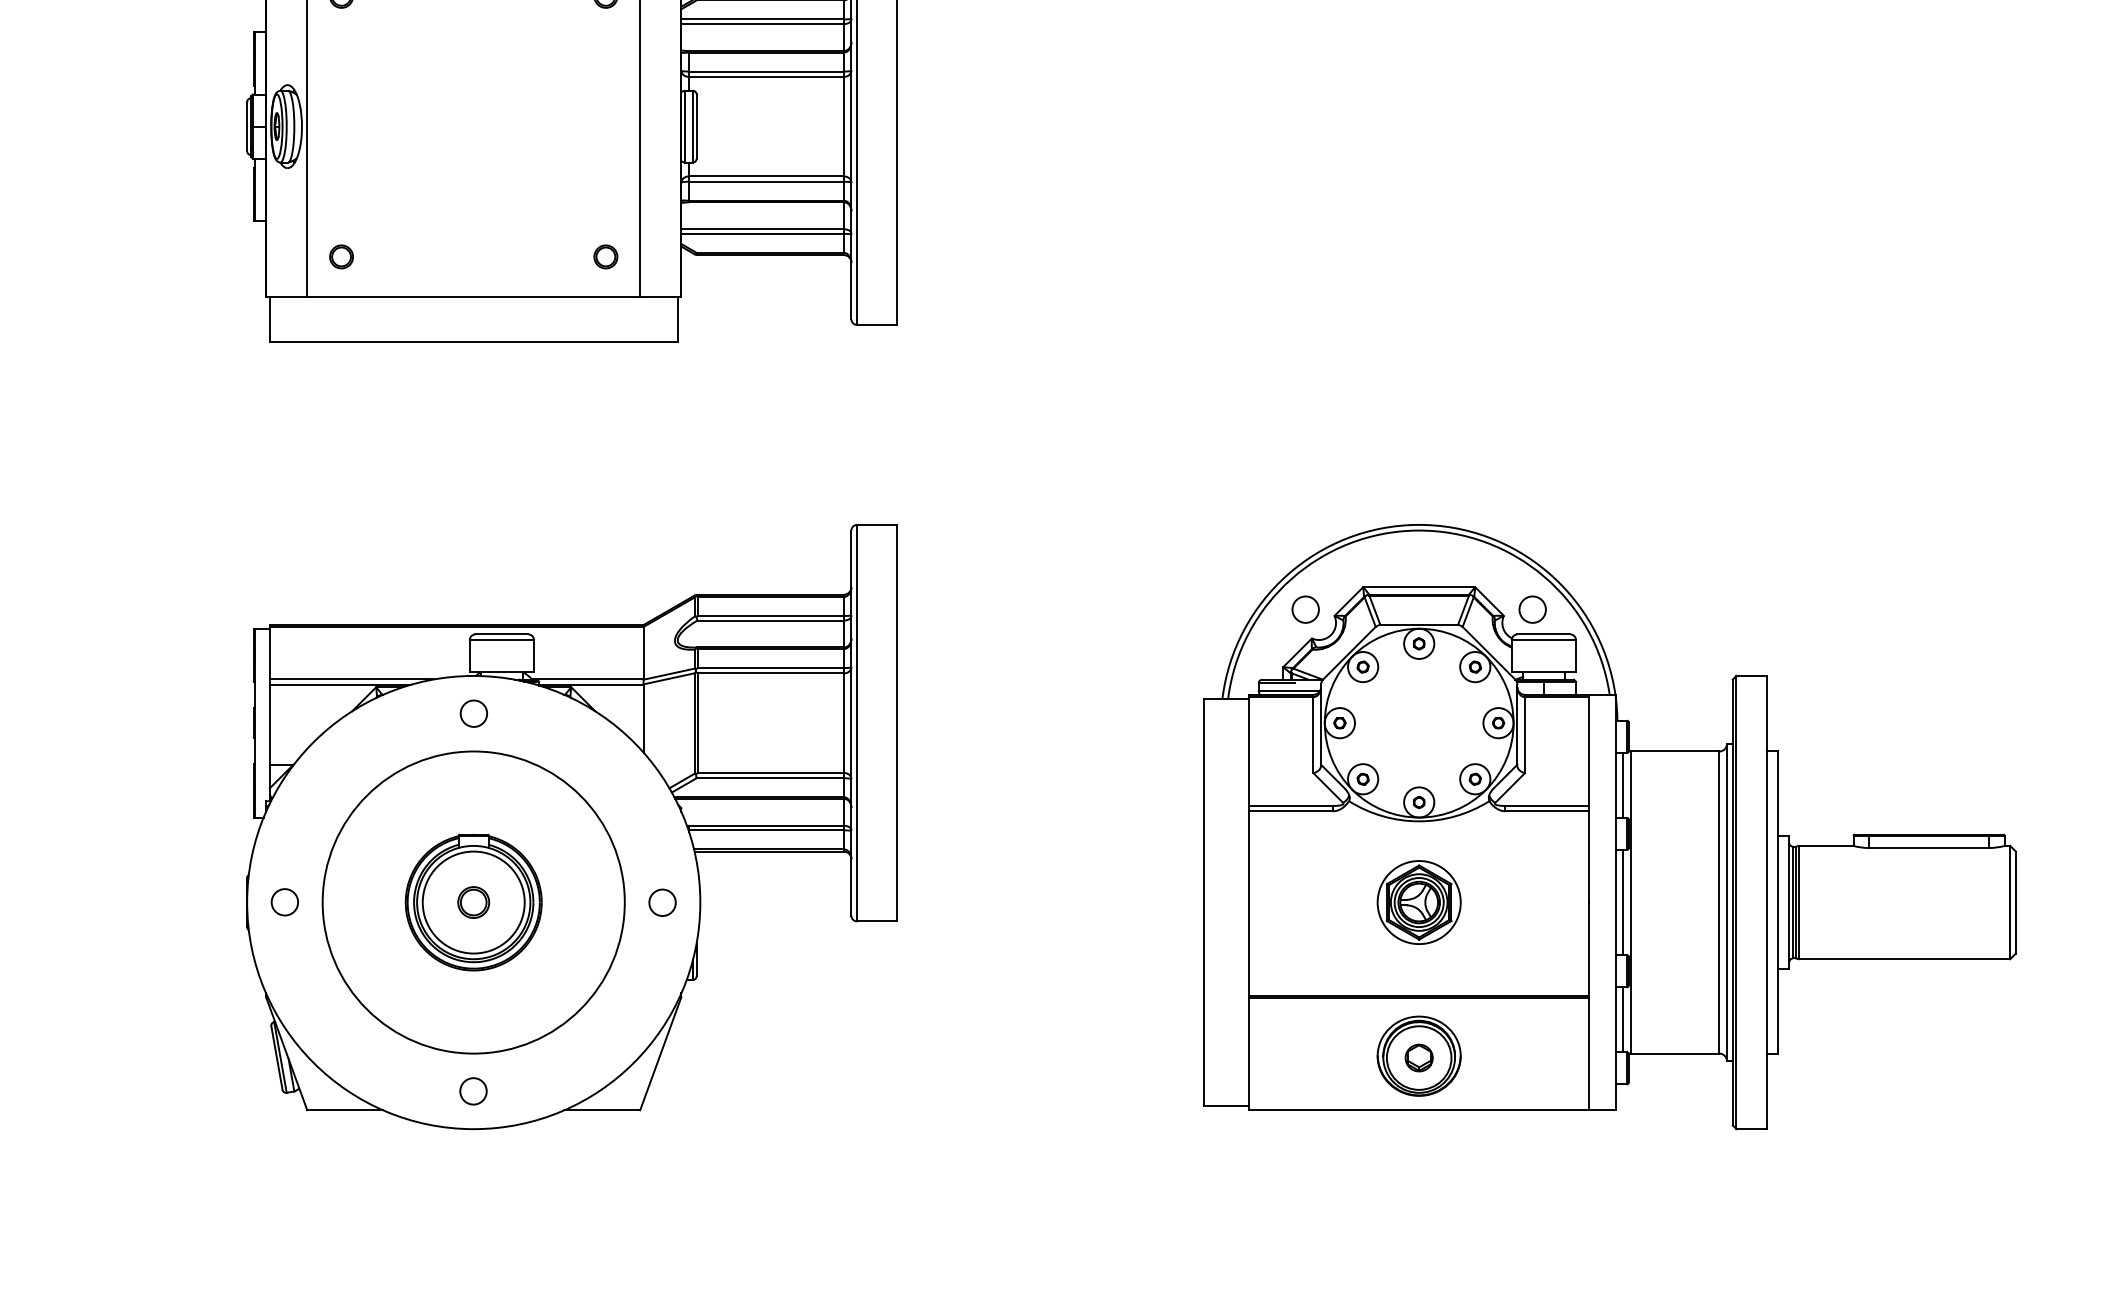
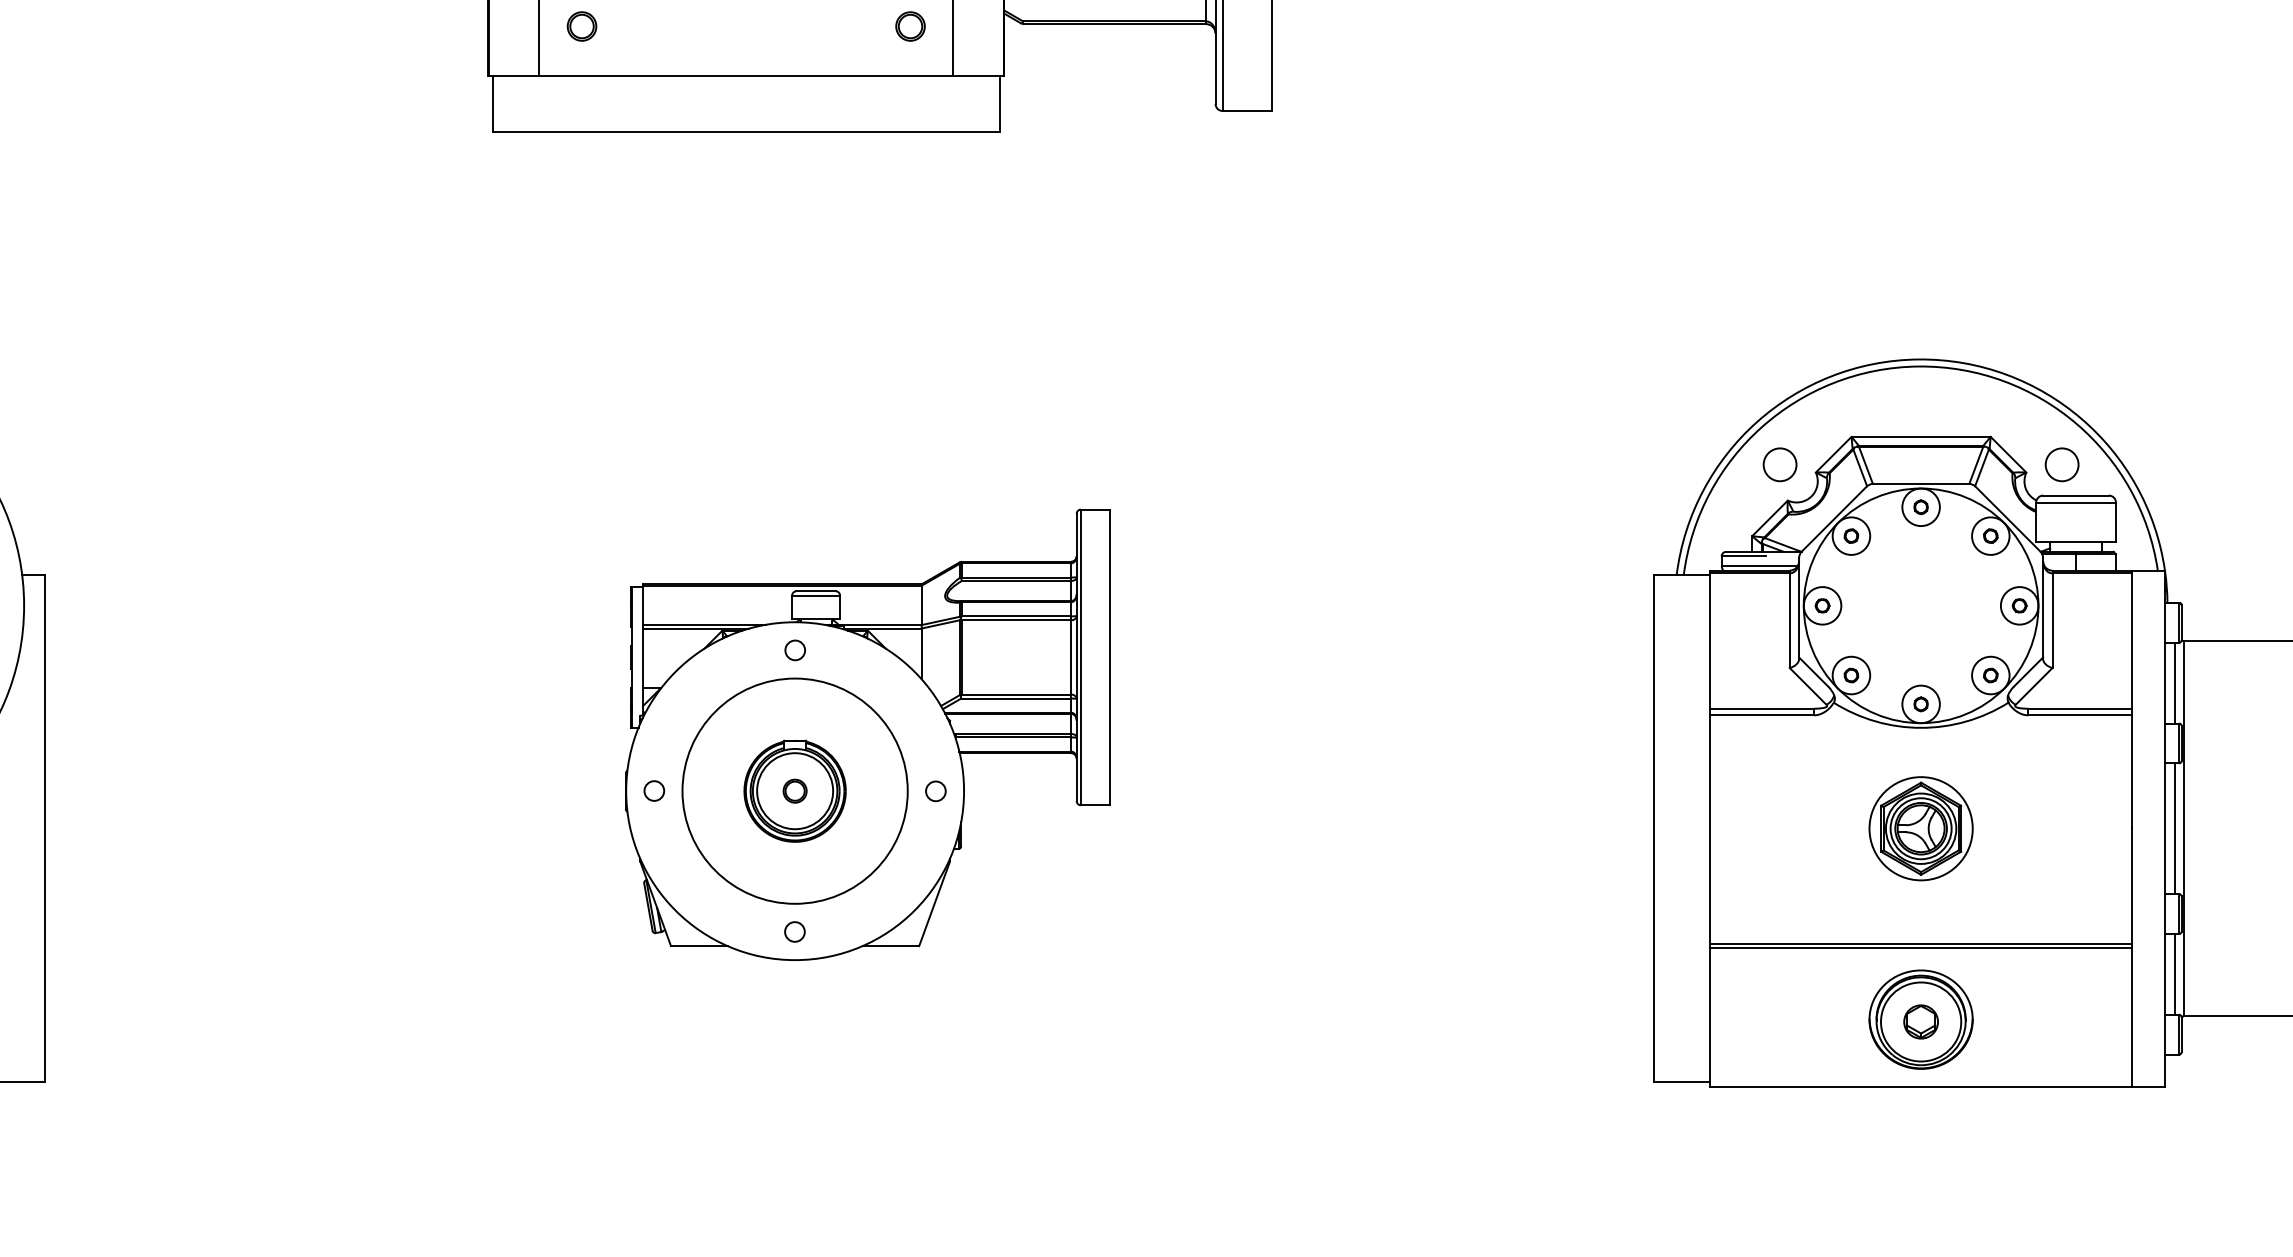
part: (571, 826) -> (867, 734), size x0.6

